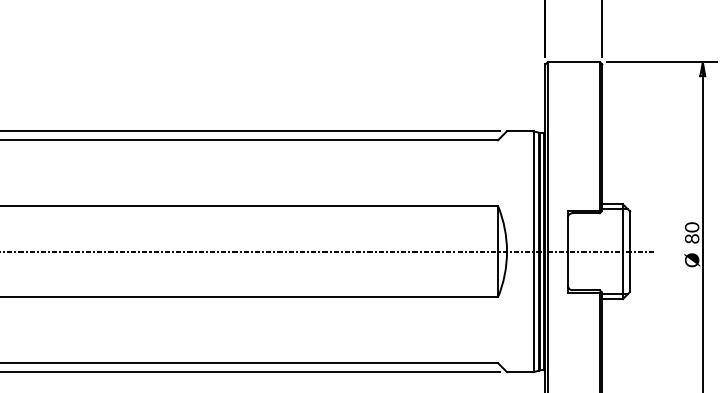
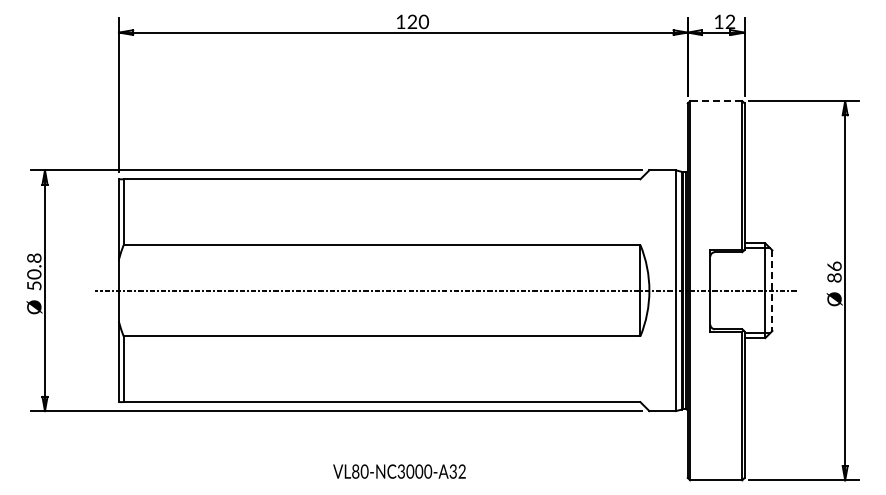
line: (573, 62) -> (715, 101), solid -> dashed
text: (691, 227) -> (833, 266), 80 -> 86
line: (630, 252) -> (772, 291), solid -> dashed

